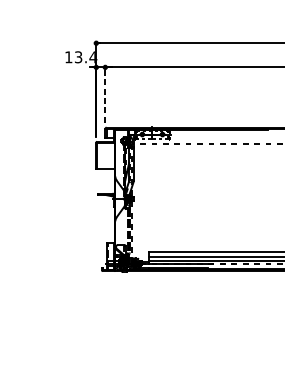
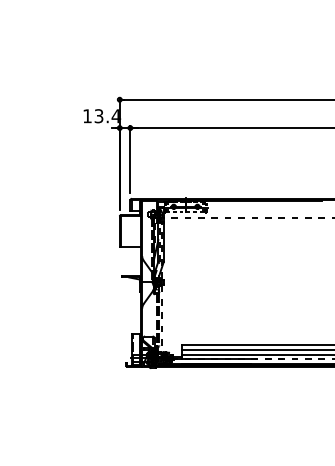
line: (105, 94) -> (130, 159), dashed -> solid

